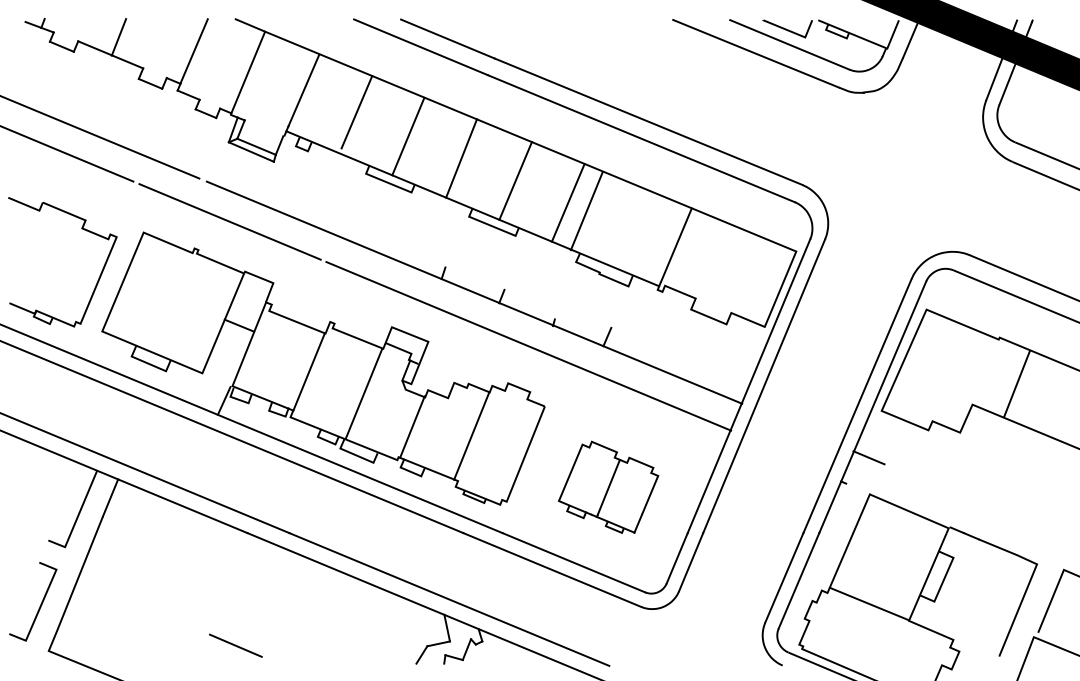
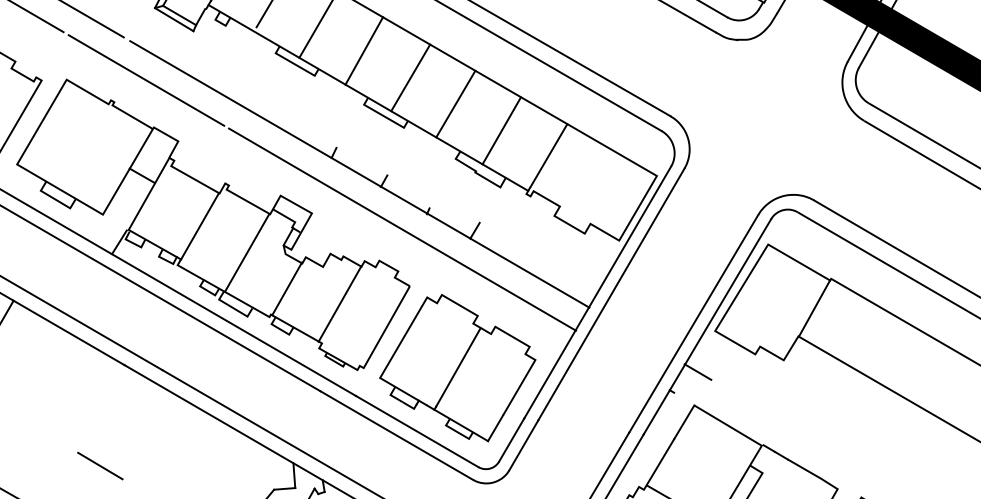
line: (586, 211) -> (501, 131), moved
line: (1016, 383) -> (814, 307), moved
part: (608, 487) -> (457, 367), size x1.67

